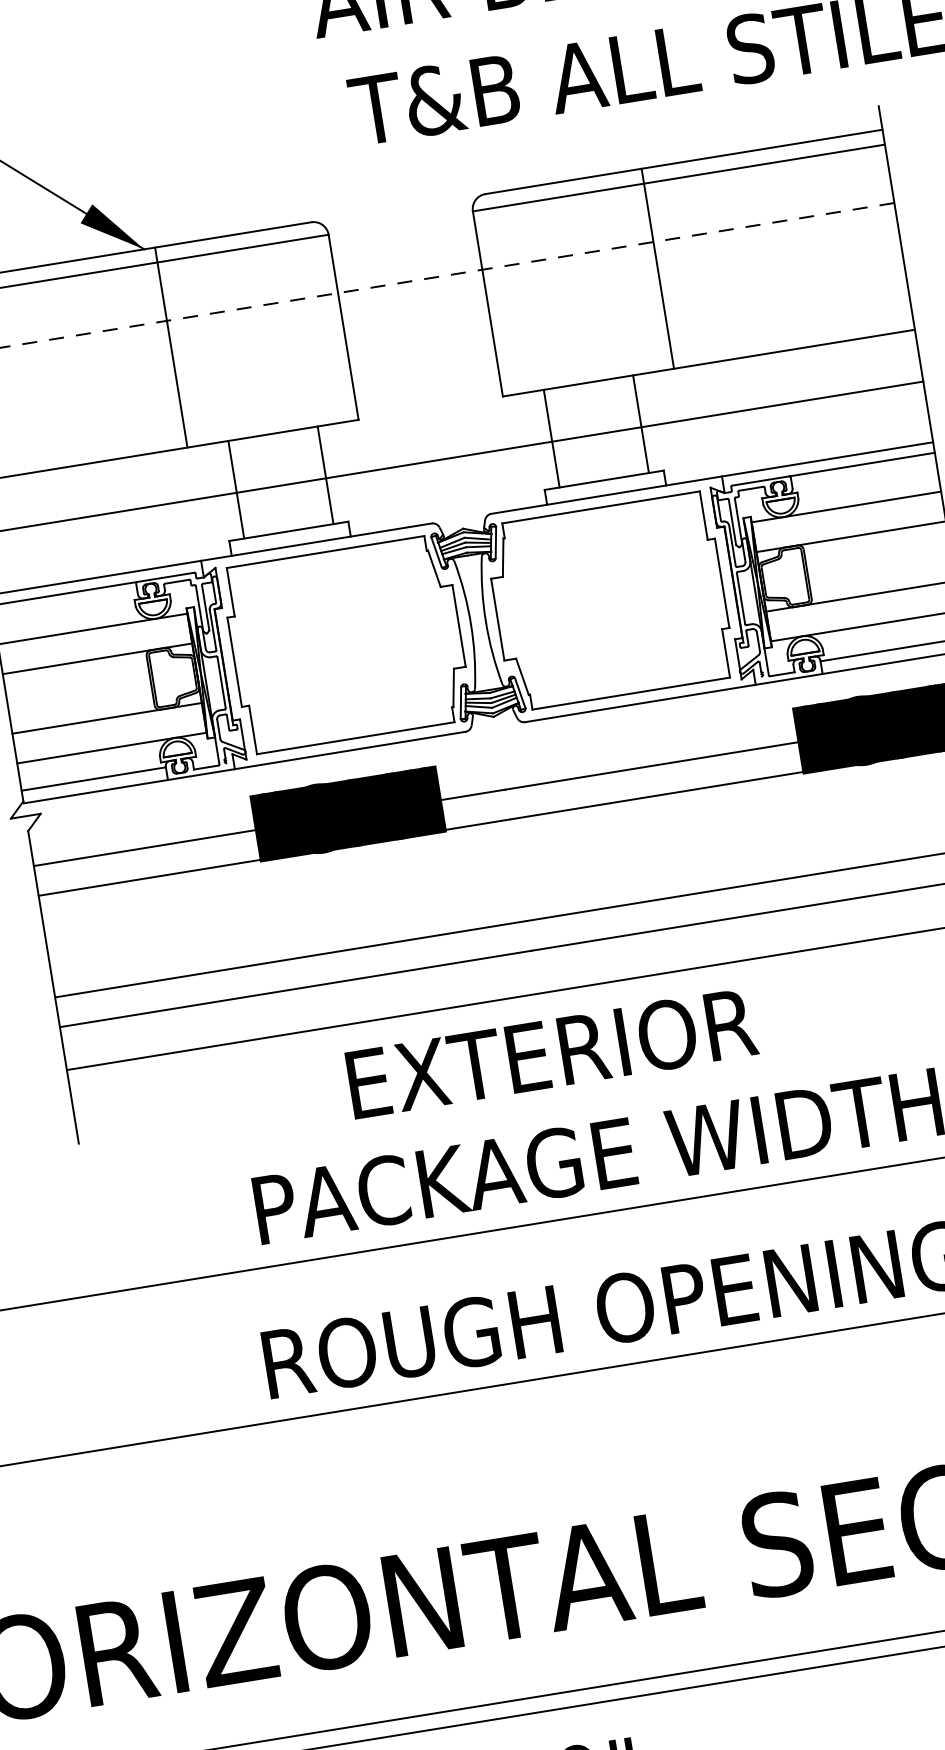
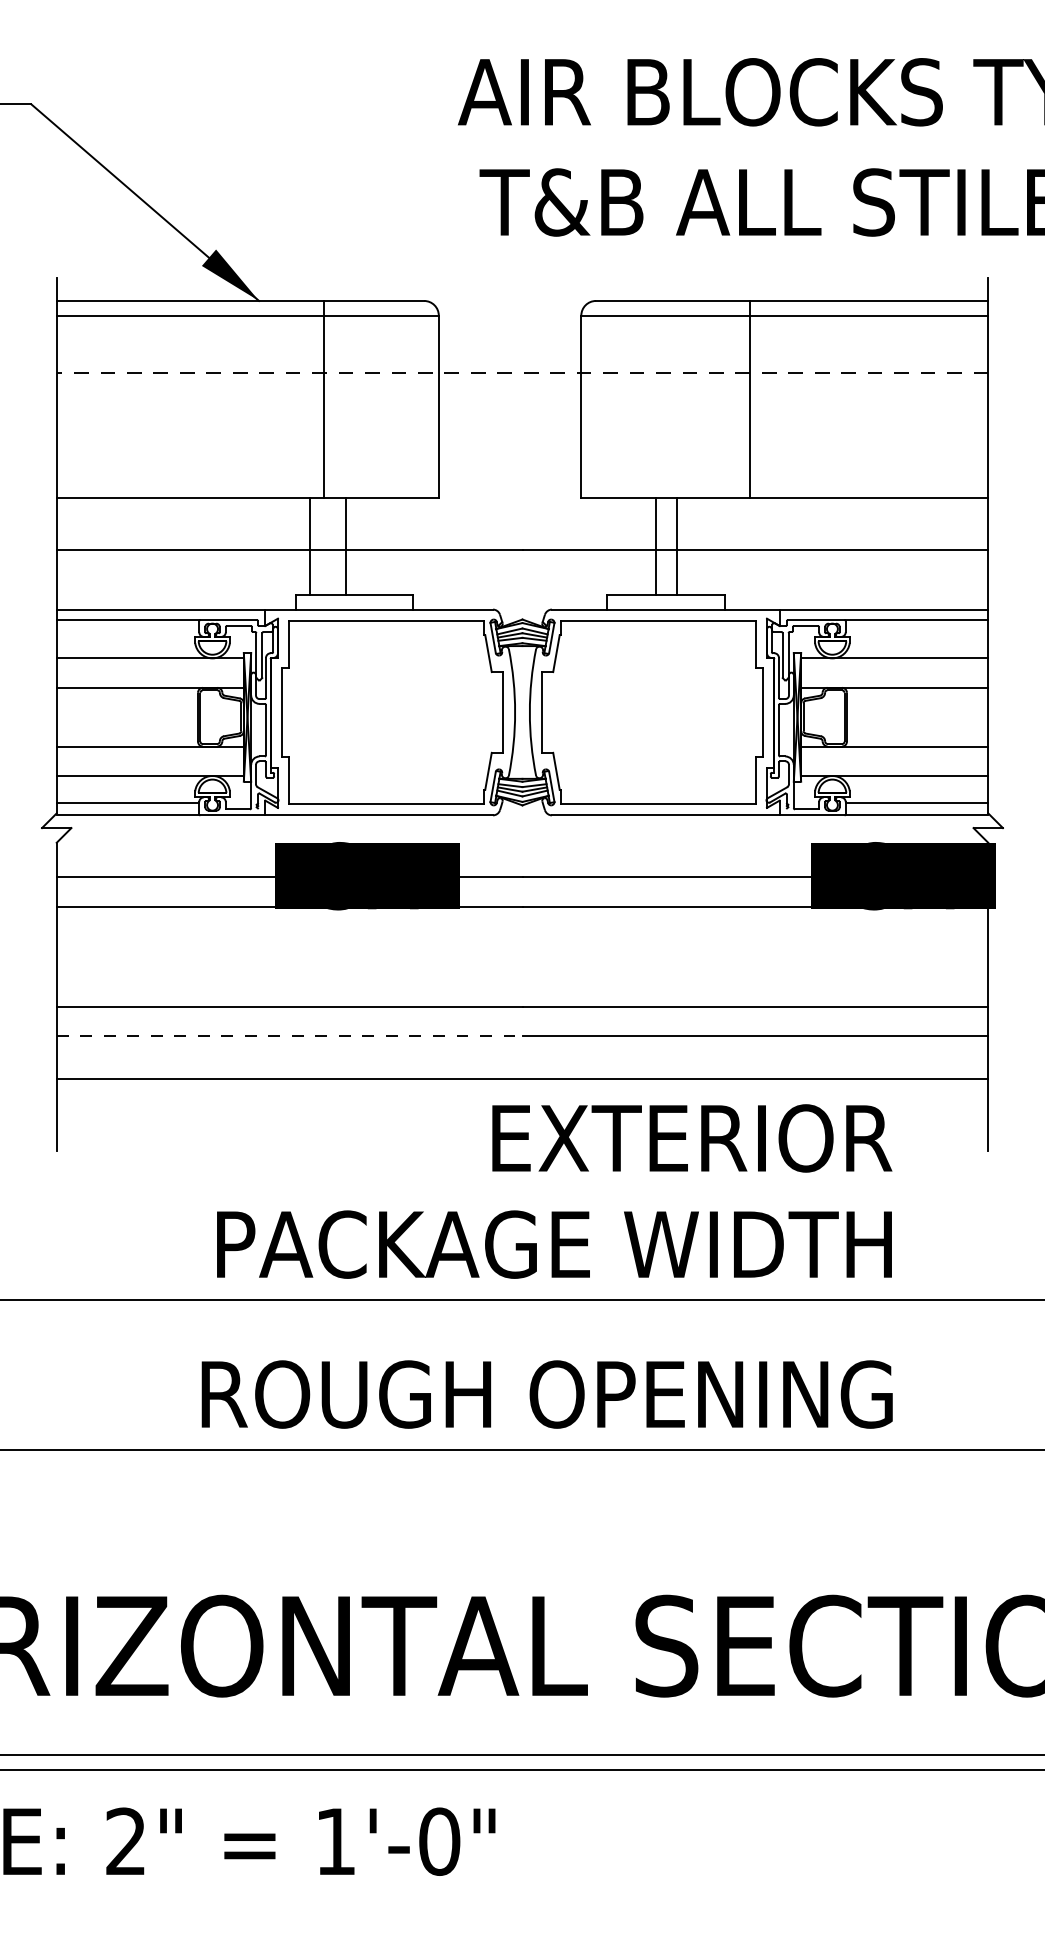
line: (170, 347) -> (323, 399), moved
line: (640, 424) -> (676, 546), moved
line: (551, 438) -> (655, 546), moved
line: (325, 475) -> (346, 546), moved
line: (295, 989) -> (289, 1036), solid -> dashed
text: (552, 1053) -> (692, 1138), moved

